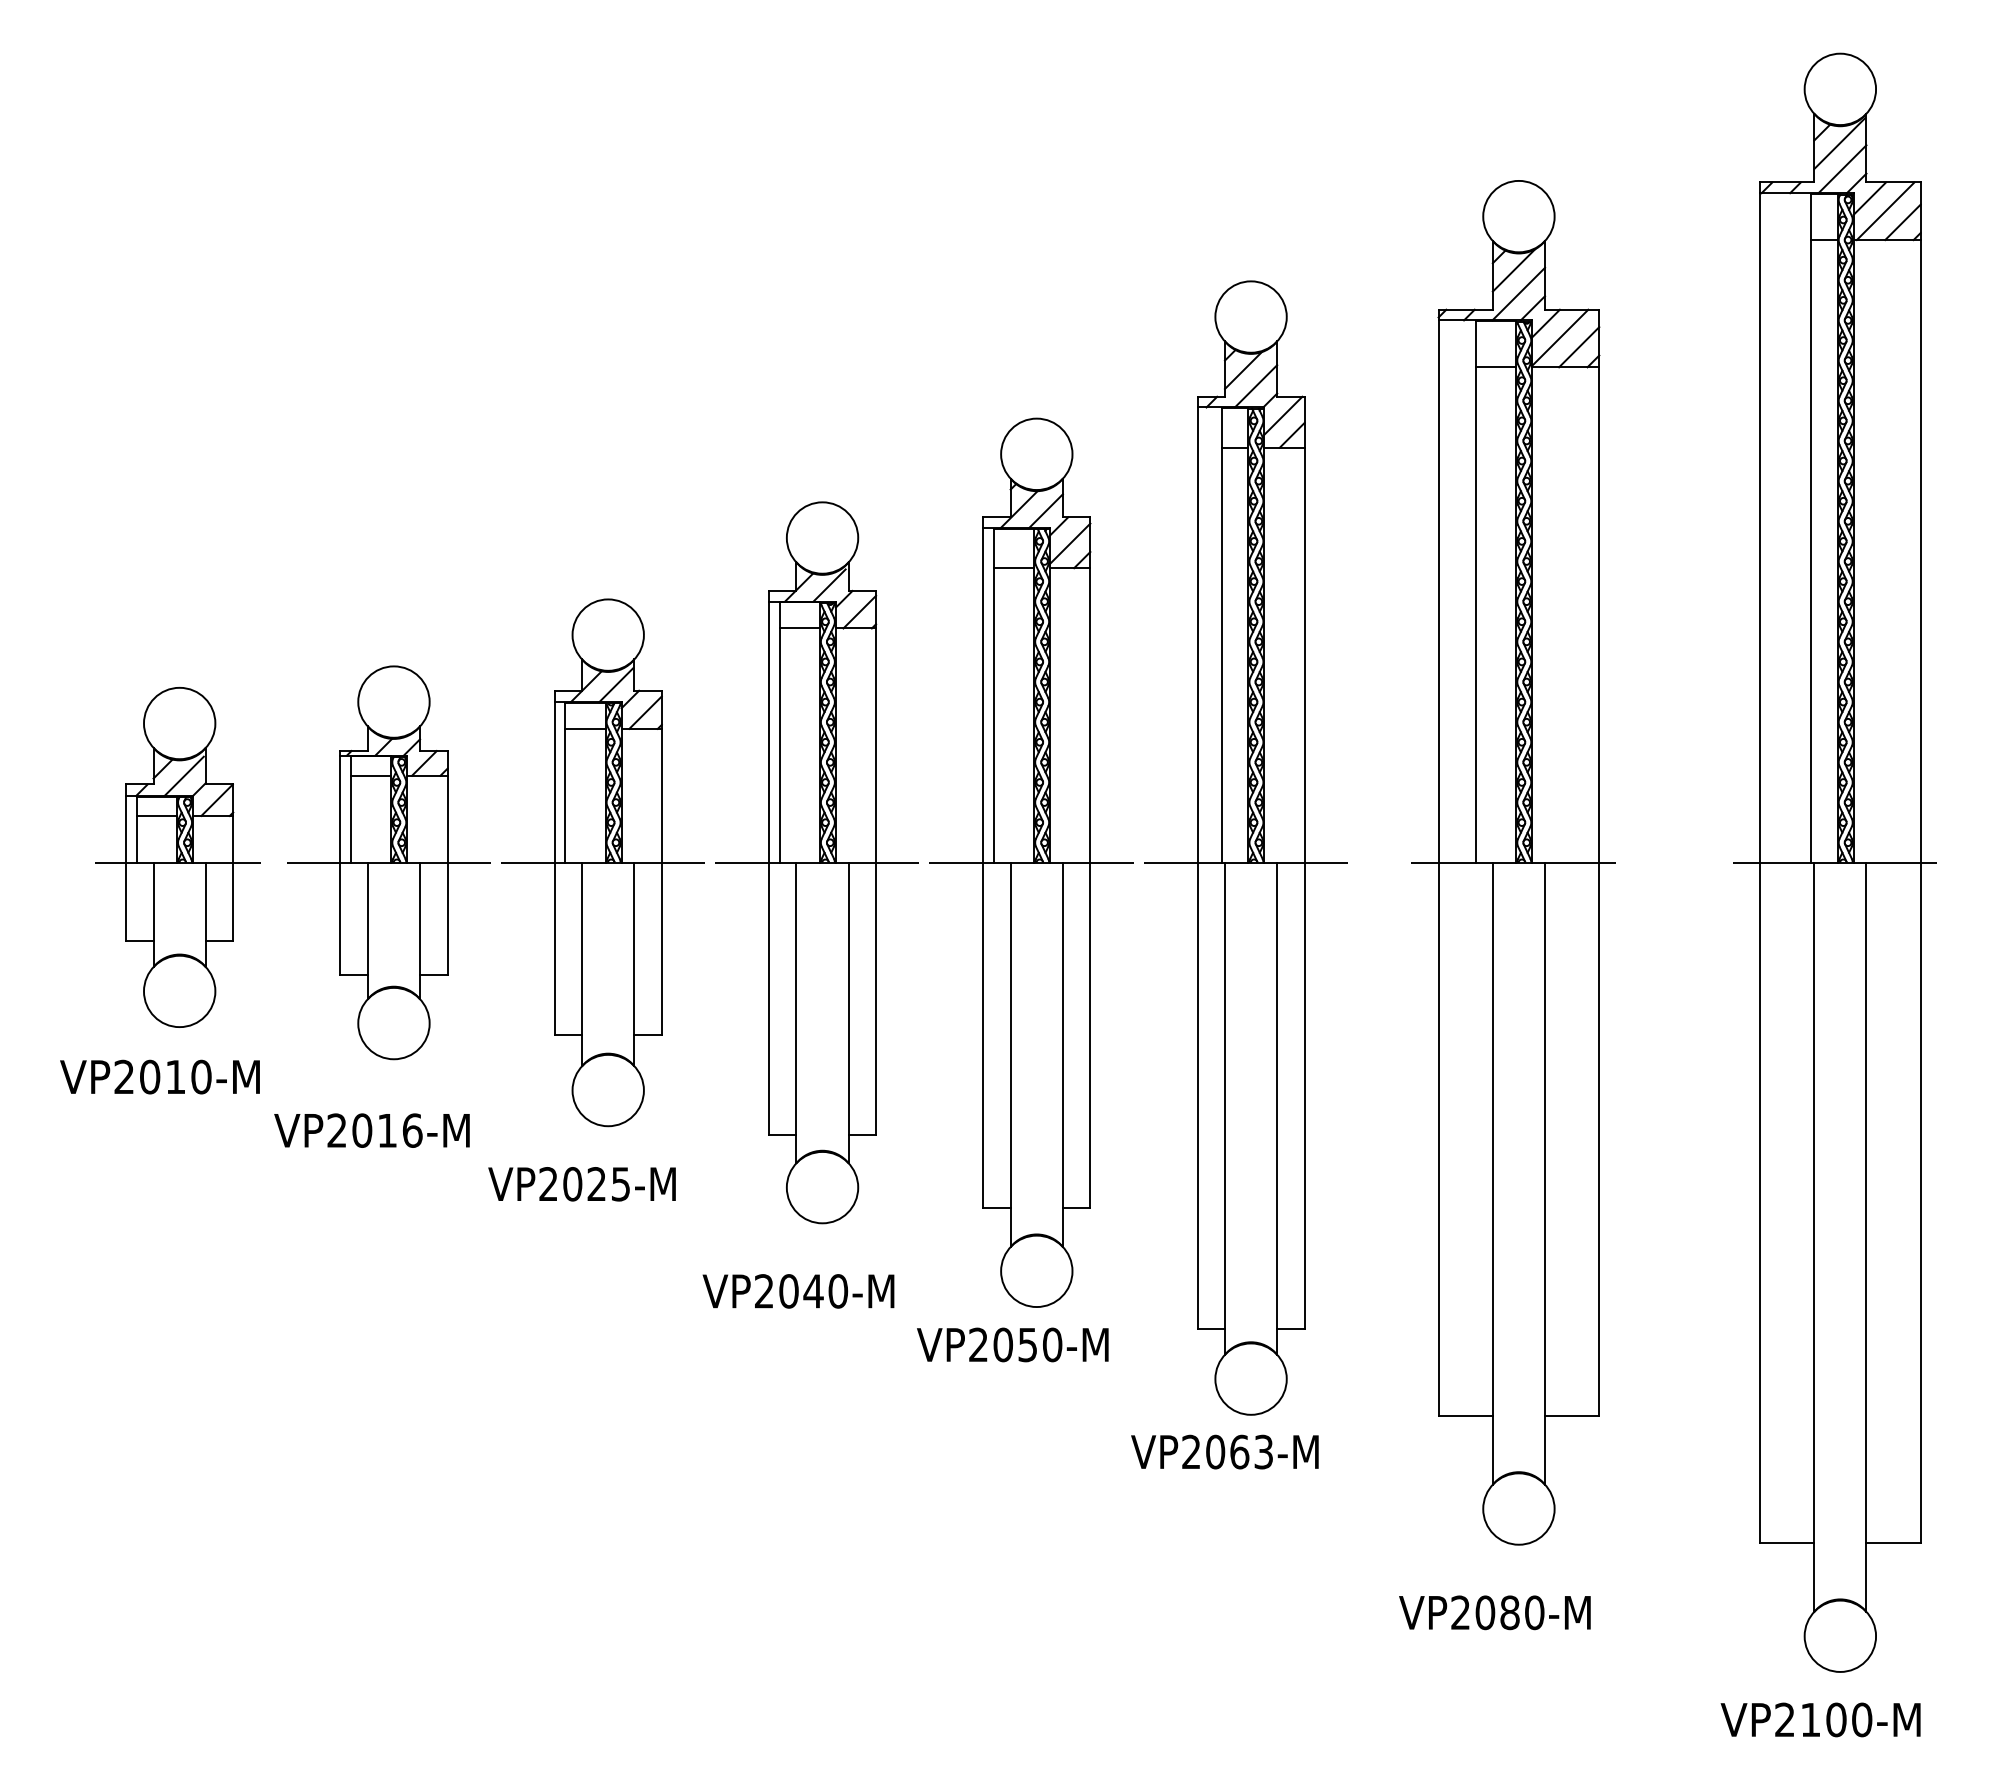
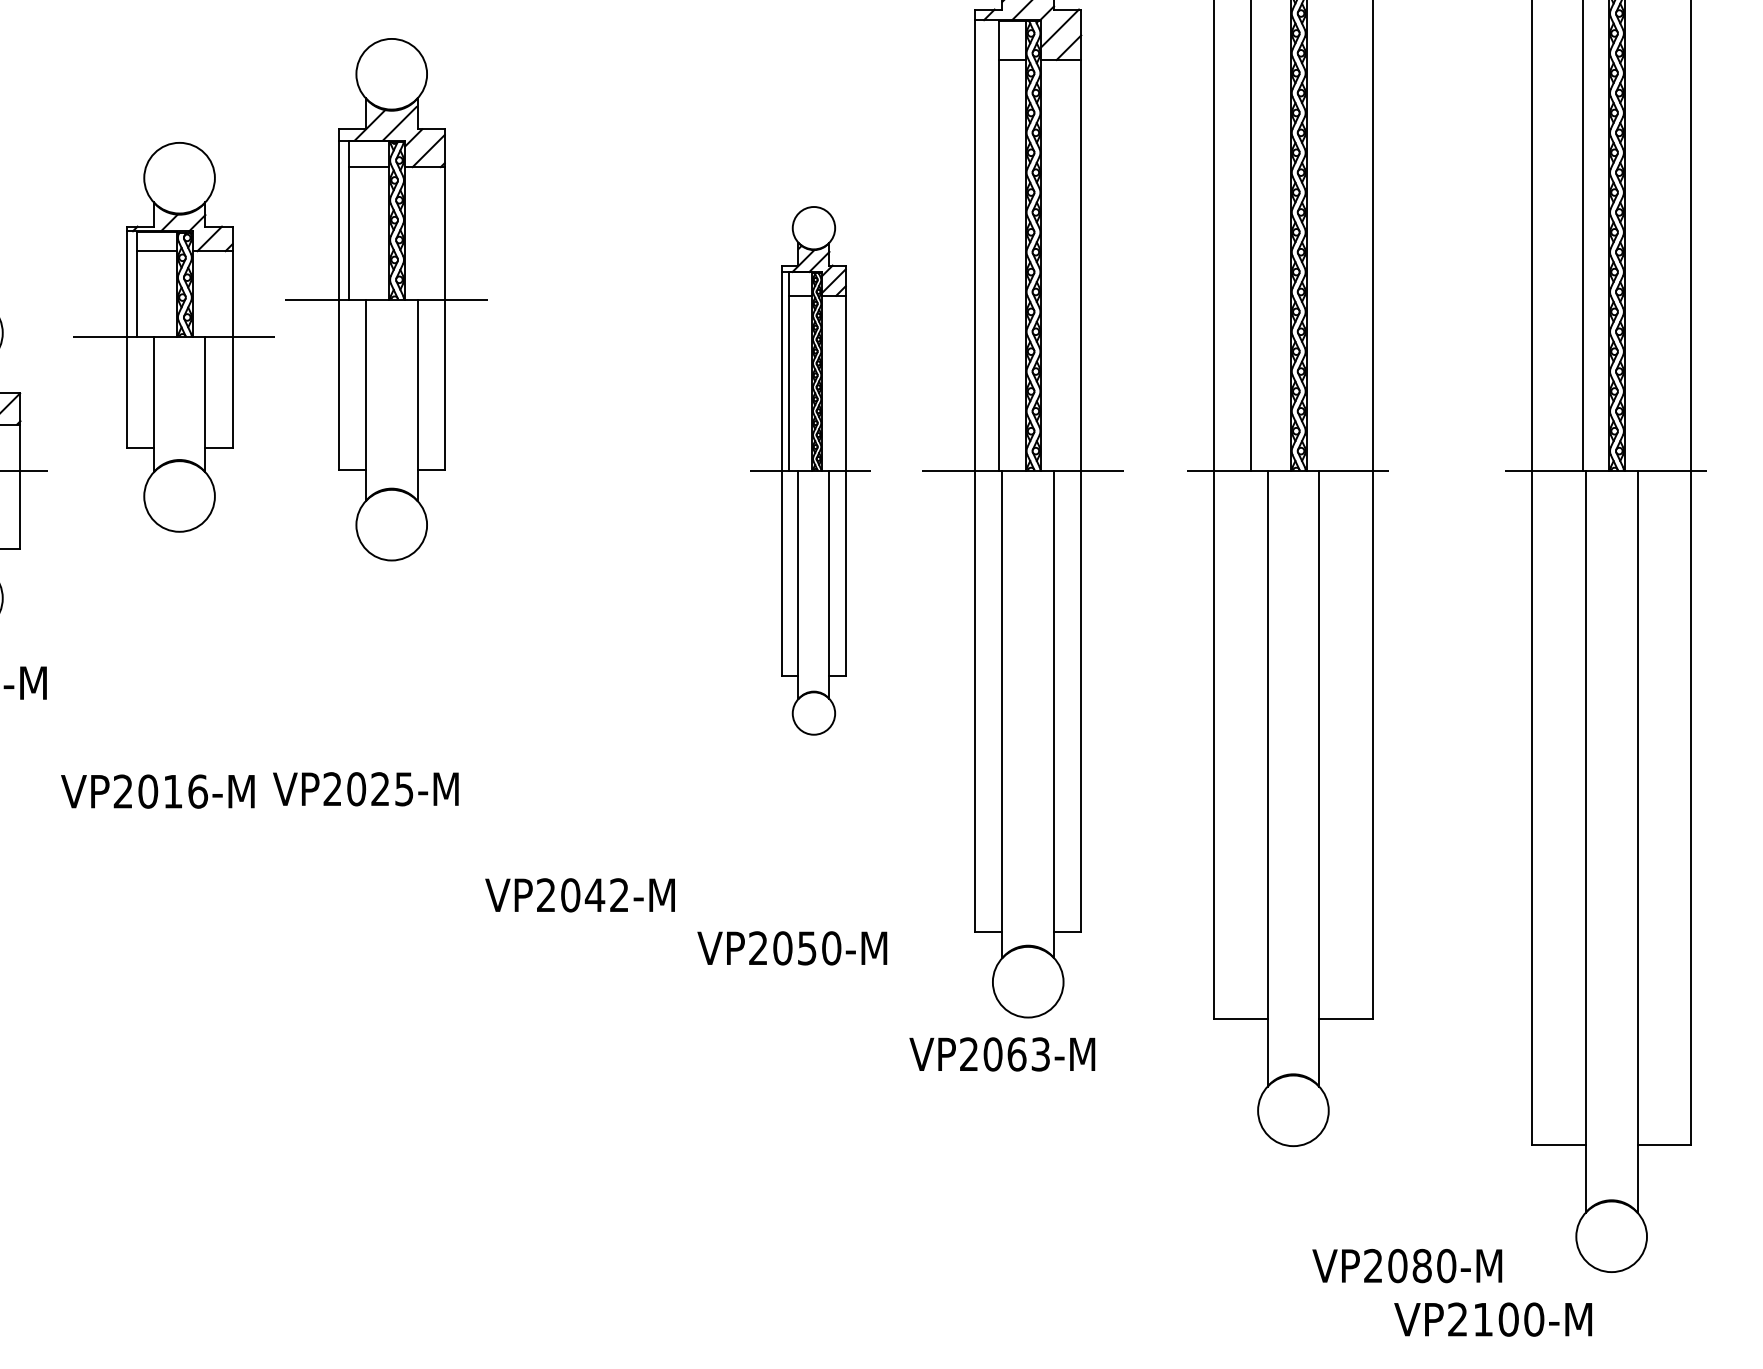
part: (388, 862) -> (174, 337), moved
part: (602, 862) -> (386, 299), moved
part: (816, 862) -> (597, 470), removed
part: (1031, 862) -> (810, 470), size x0.6
text: (371, 1130) -> (157, 791), moved
text: (838, 1291) -> (619, 895), VP2040-M -> VP2042-M
text: (1494, 1612) -> (1406, 1265), moved
text: (1820, 1719) -> (1492, 1319), moved

